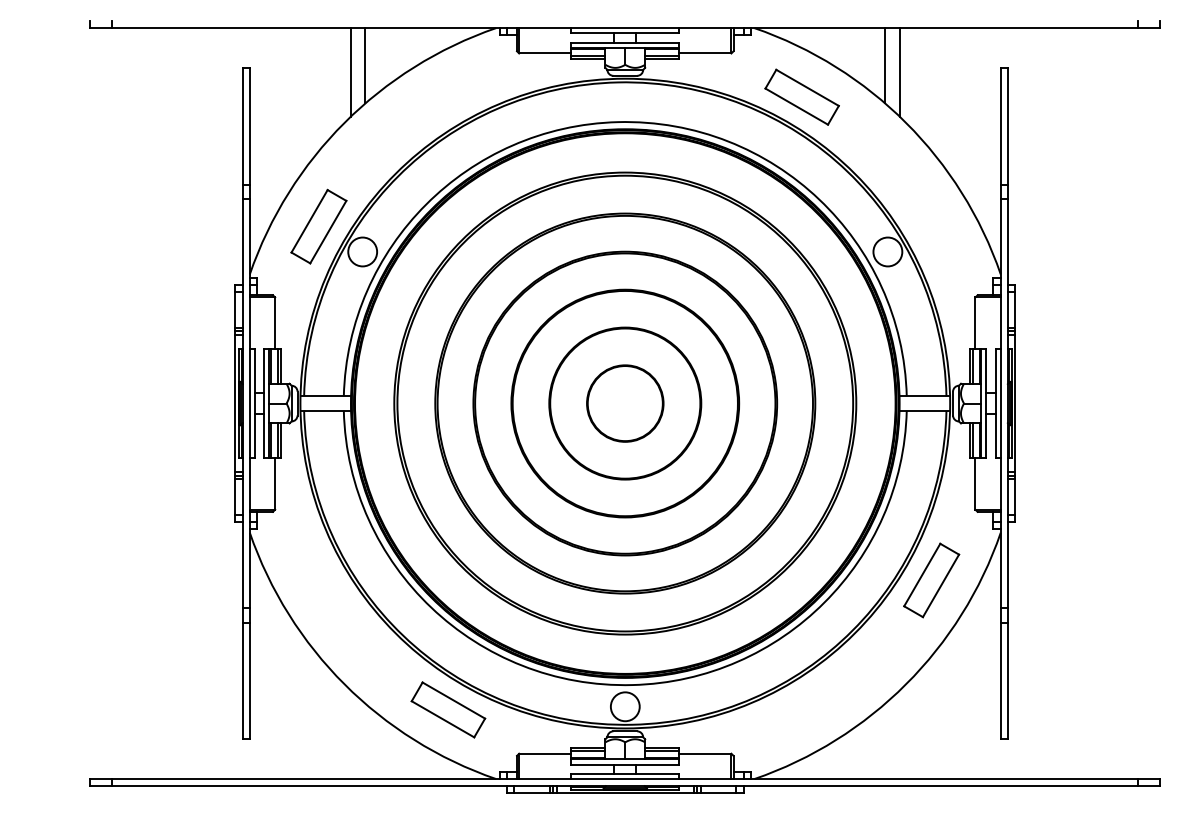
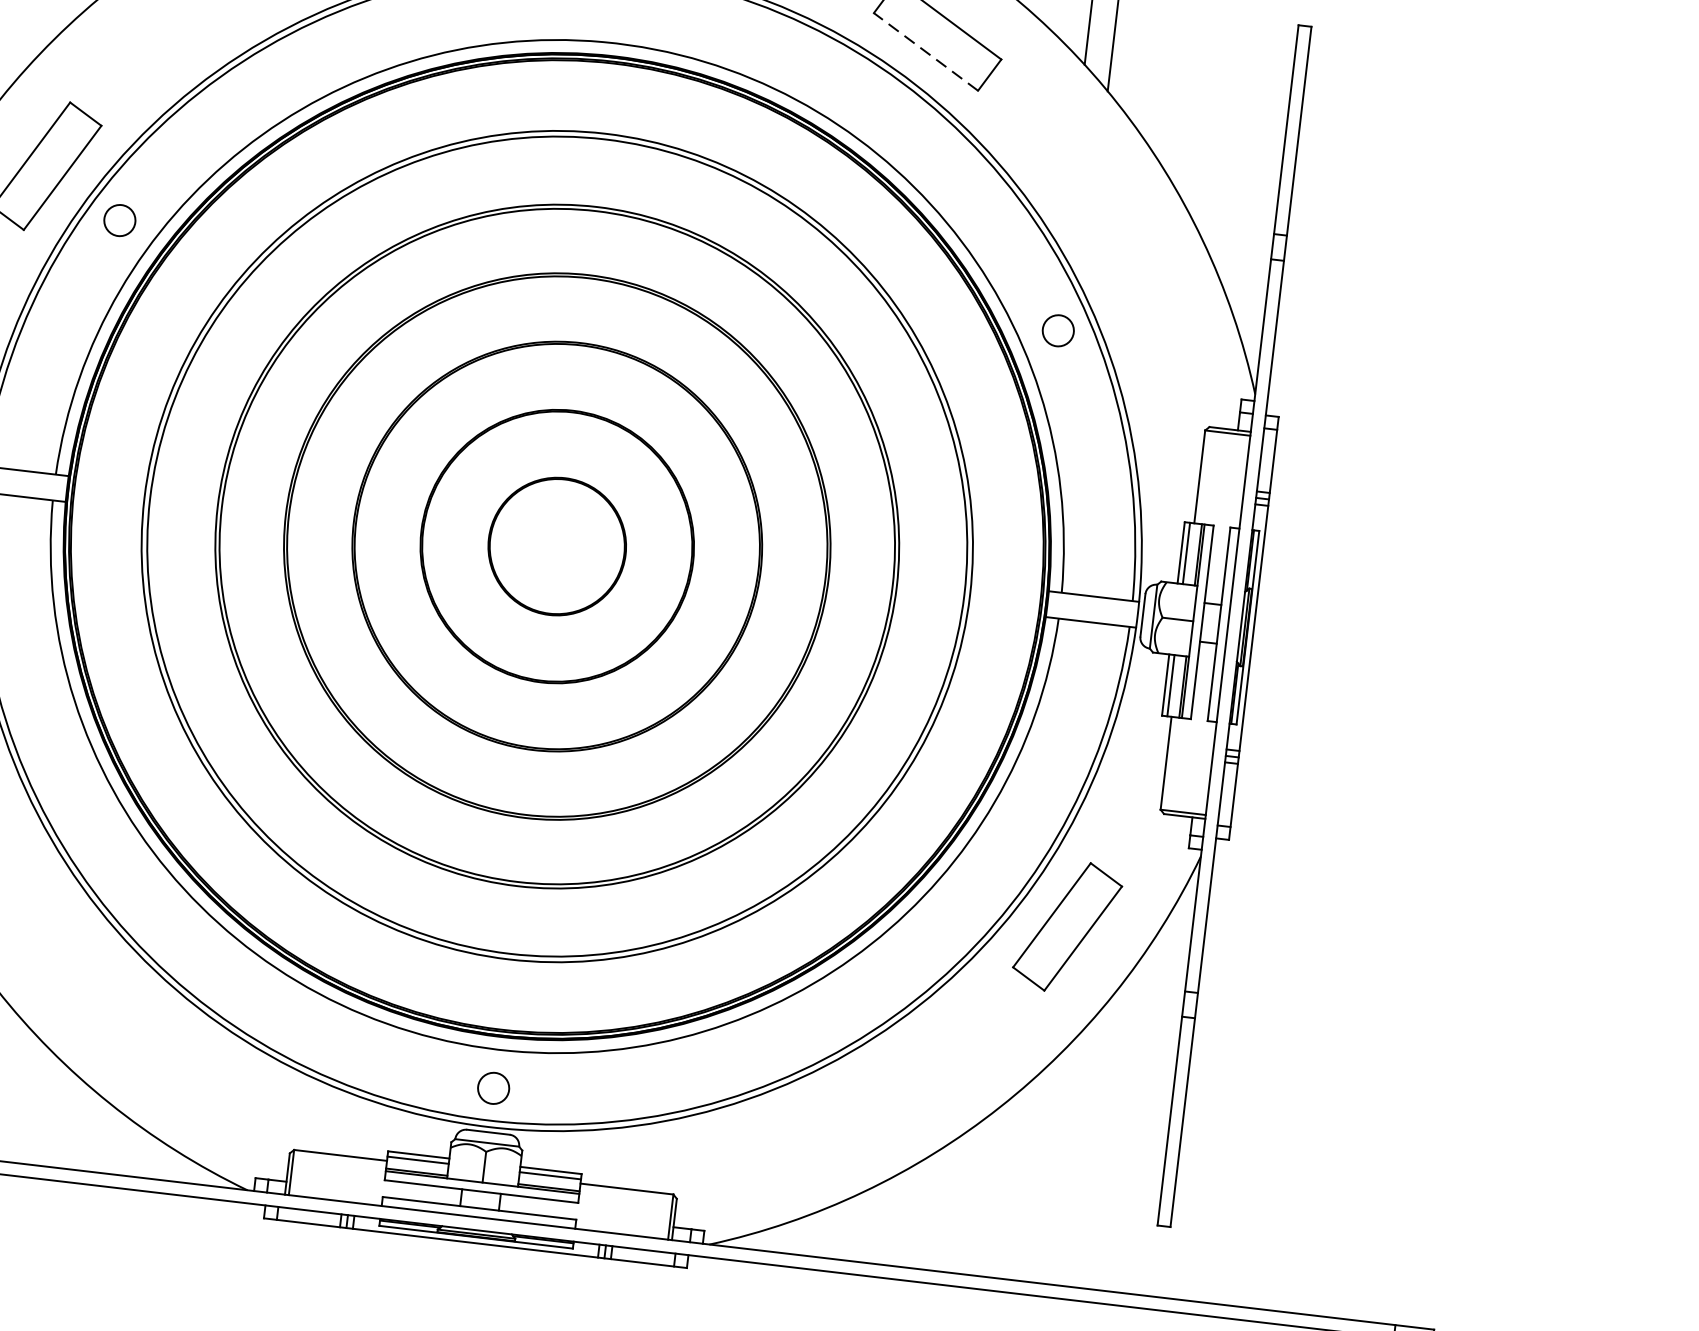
line: (796, 106) -> (925, 51), solid -> dashed
circle: (362, 251) -> (119, 219), size x0.6
circle: (887, 251) -> (1057, 329), size x0.6
circle: (624, 706) -> (492, 1087), size x0.6
part: (448, 709) -> (177, 1056), removed

